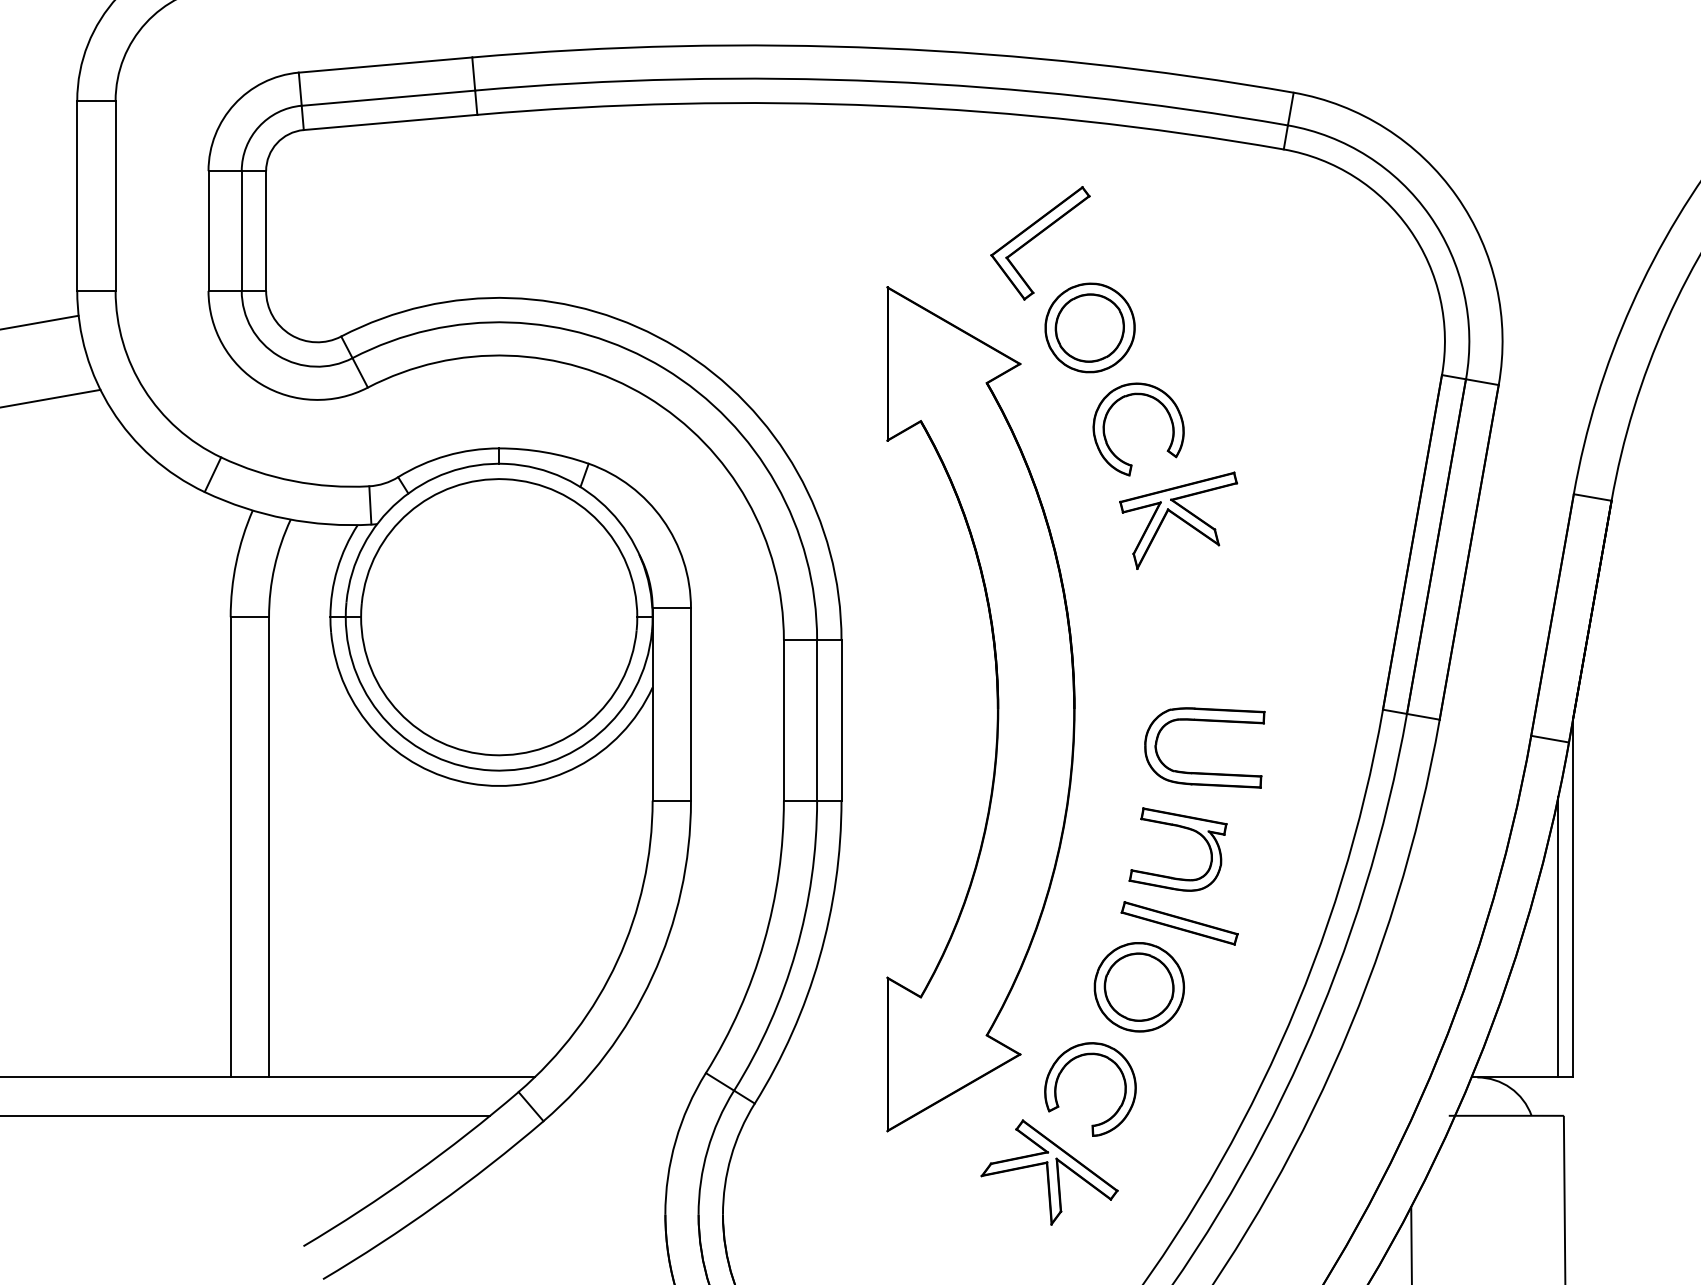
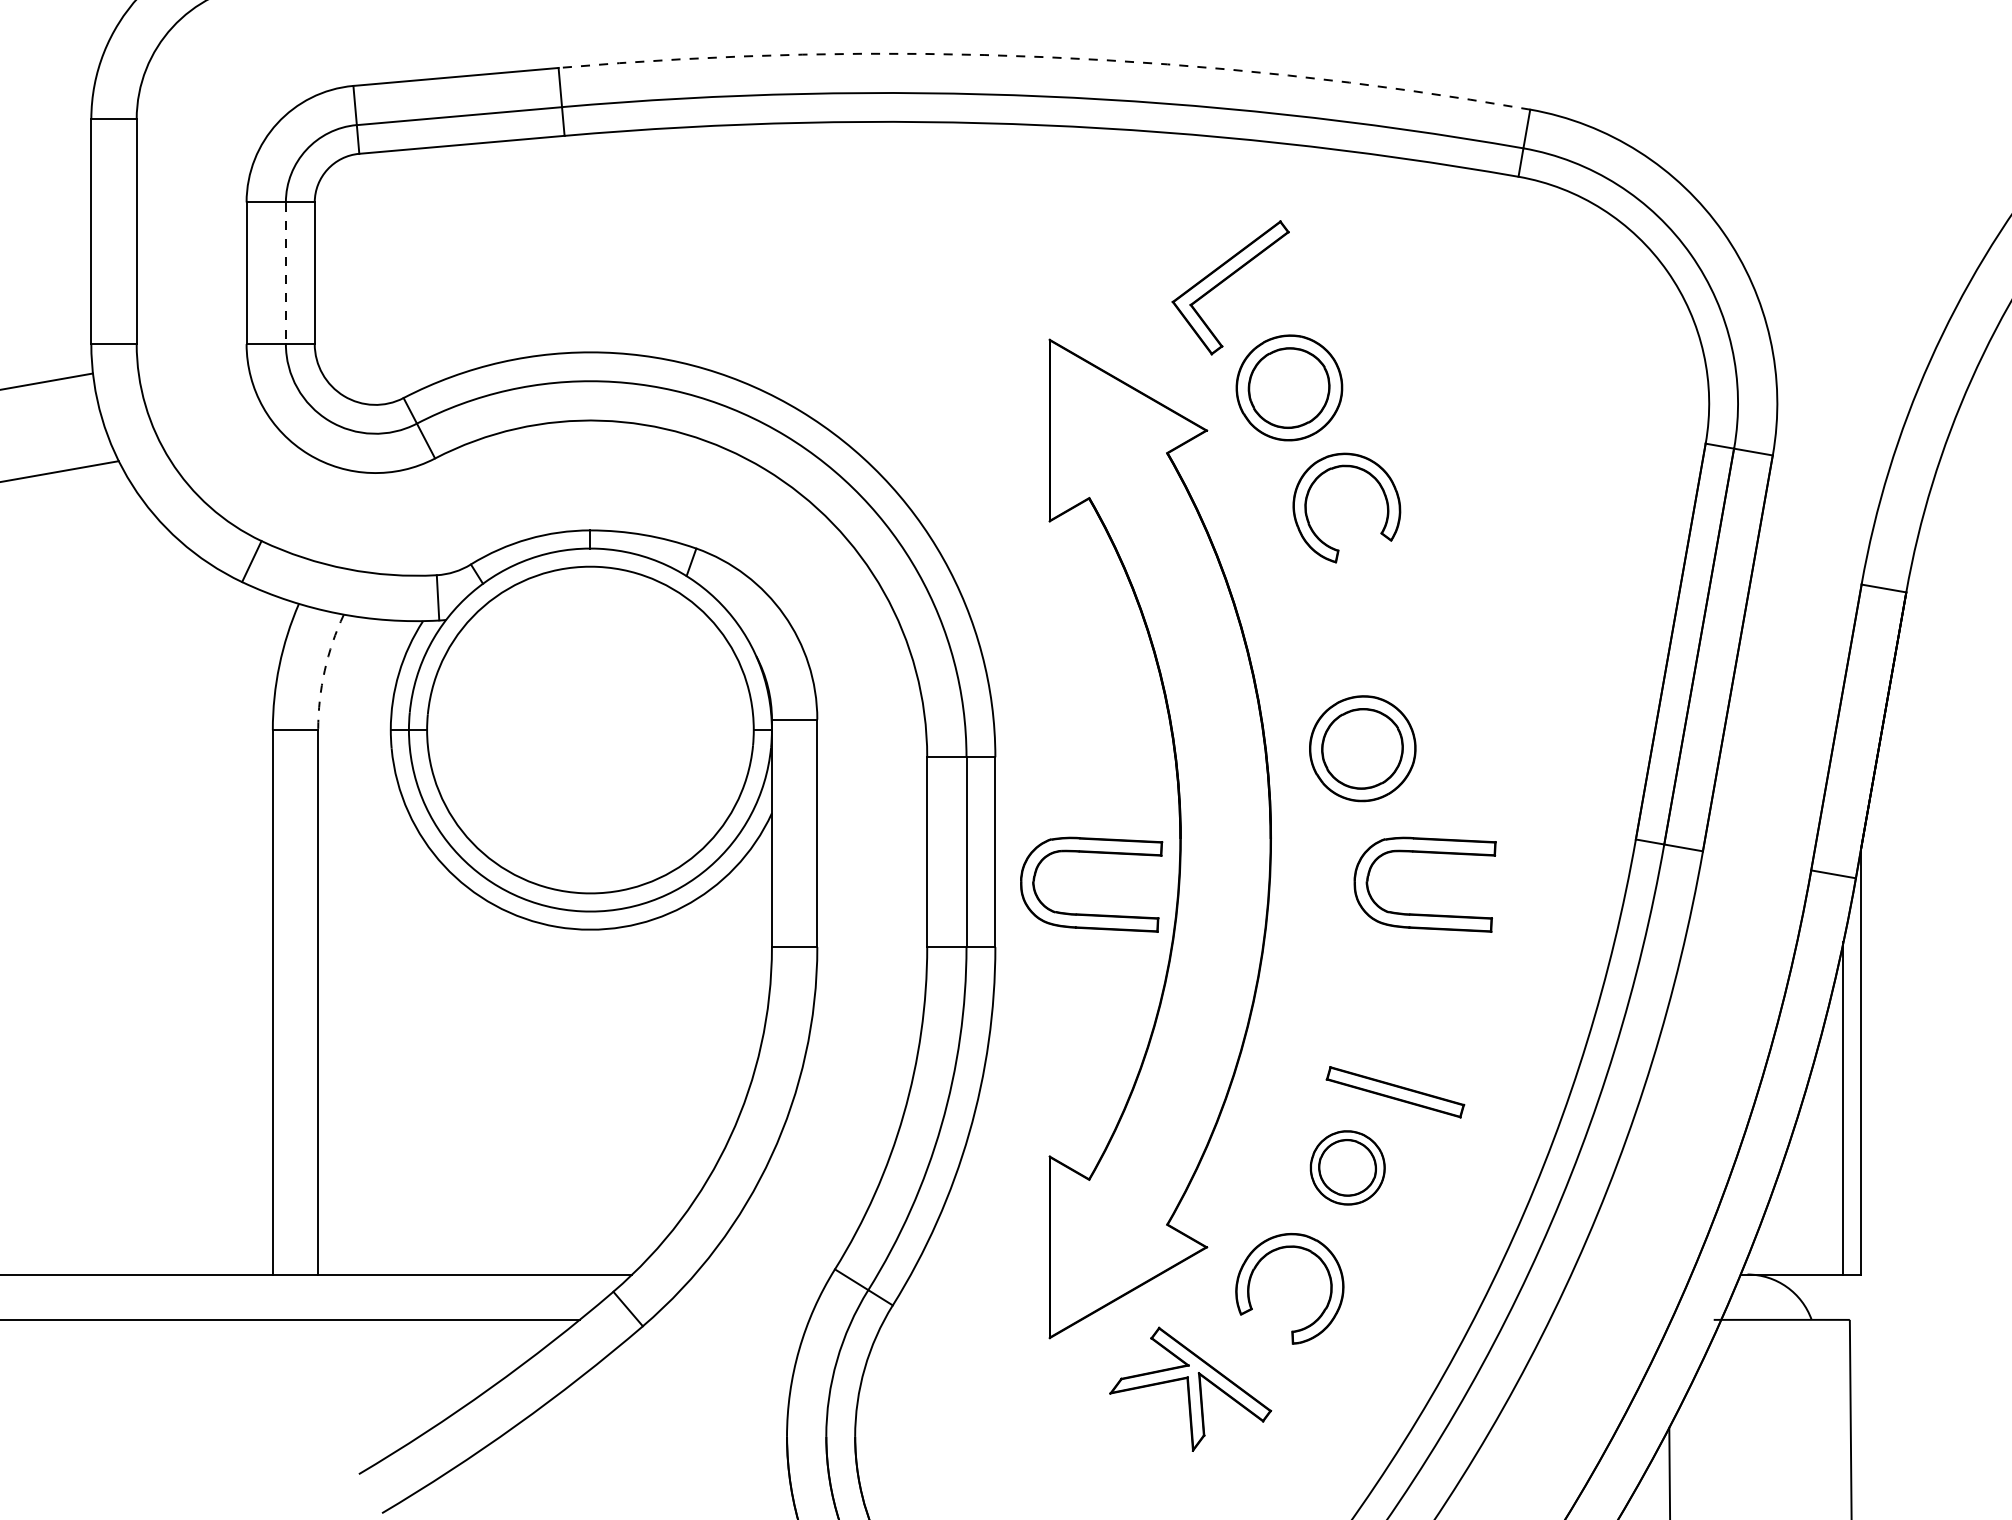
arc: (884, 48) -> (1046, 57), solid -> dashed
line: (241, 231) -> (285, 273), solid -> dashed
part: (1178, 520) -> (1393, 615), removed
arc: (274, 567) -> (324, 671), solid -> dashed
part: (1151, 632) -> (1362, 748), added
part: (922, 772) -> (1091, 913), added
part: (1182, 828) -> (1398, 980), removed
part: (1139, 987) -> (1347, 1168), size x0.7
part: (1049, 1172) -> (1190, 1389), moved

